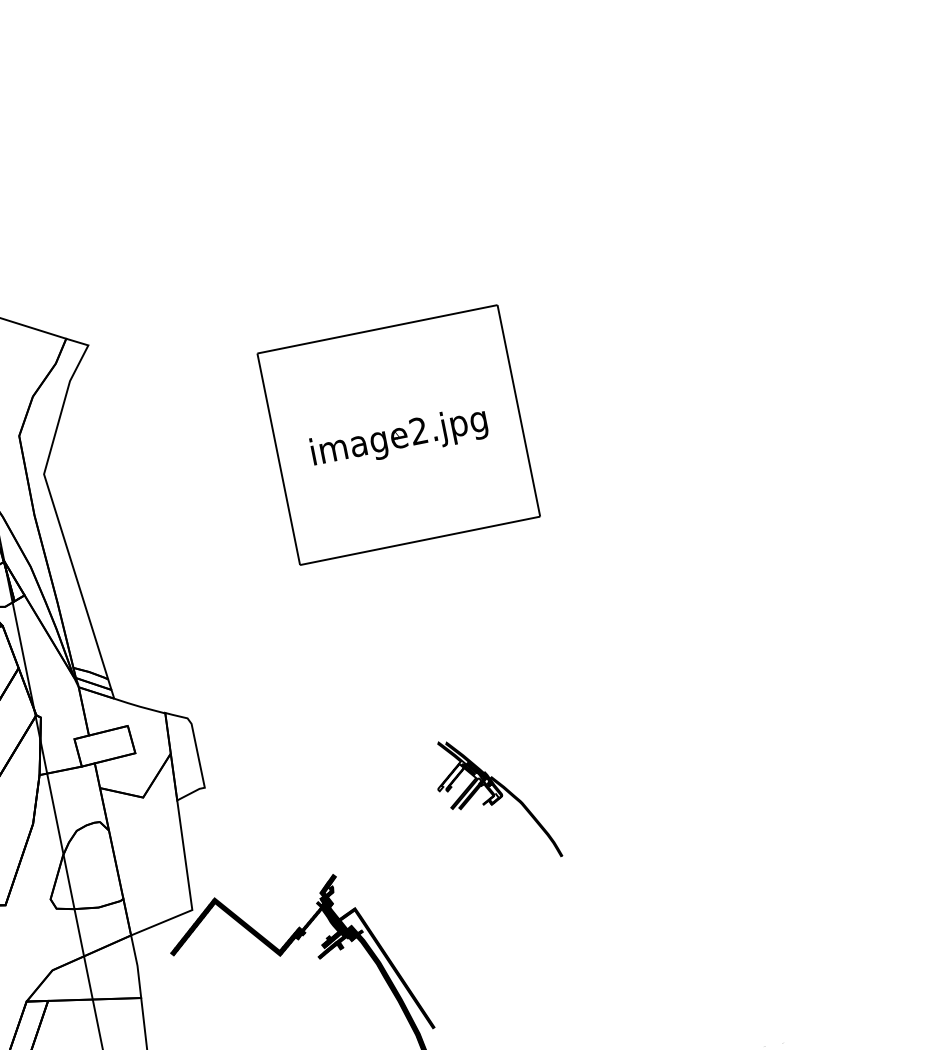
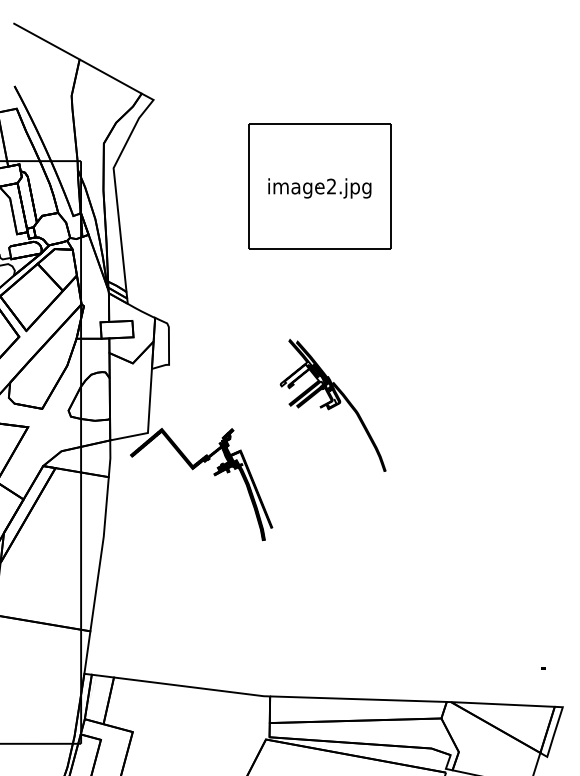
part: (494, 799) -> (332, 404), size x1.67

